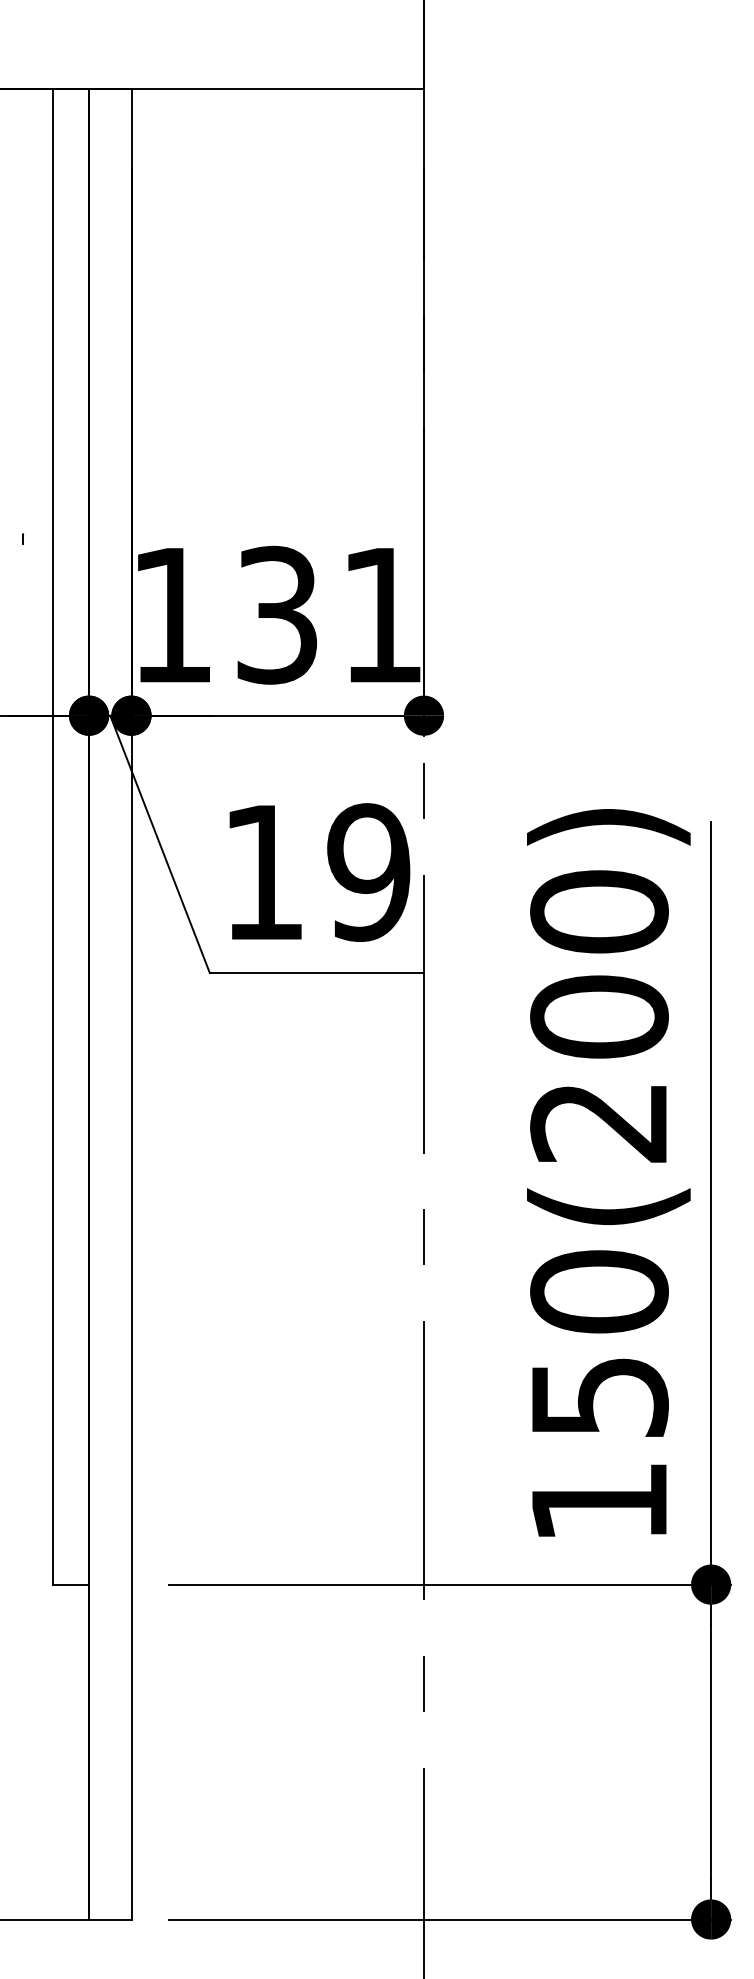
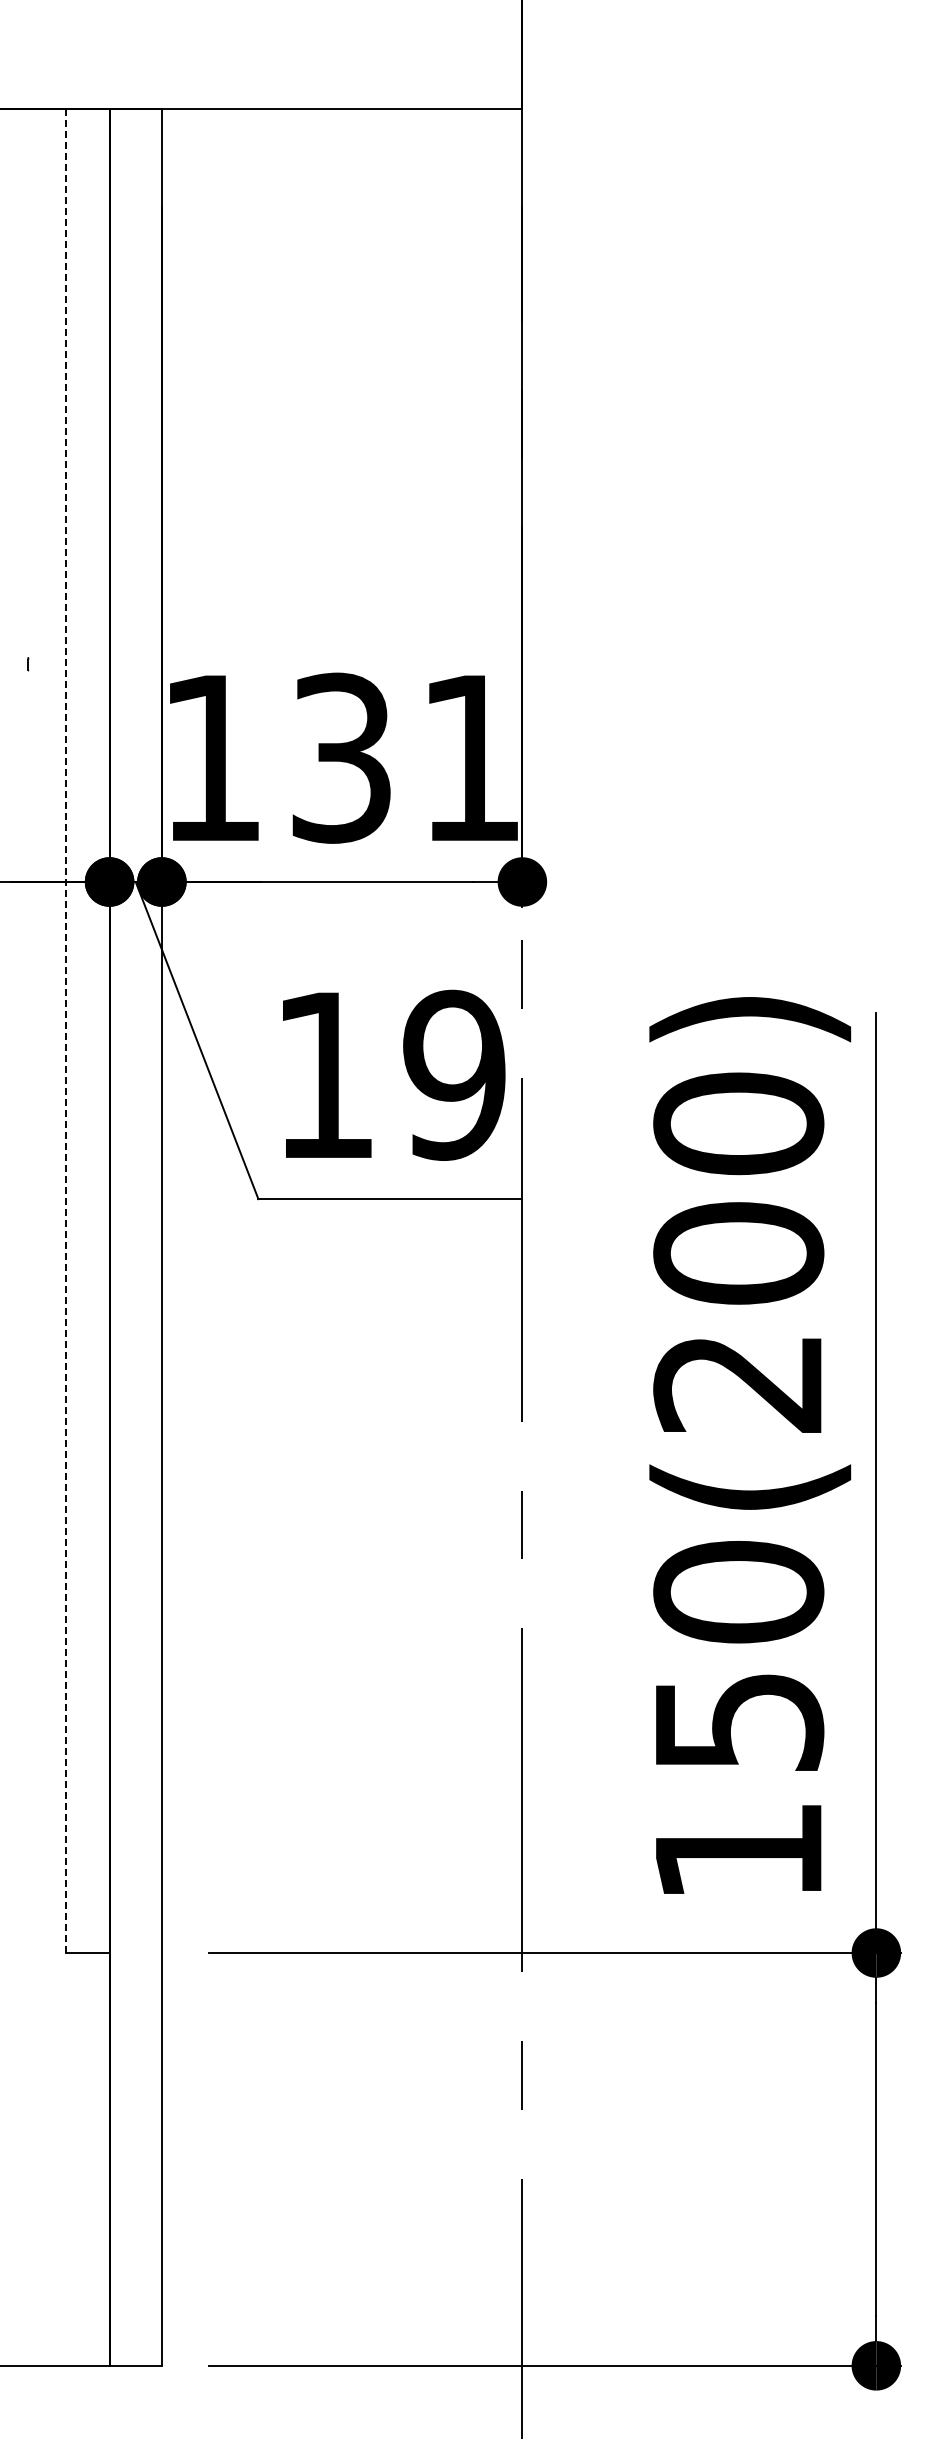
line: (53, 836) -> (65, 1031), solid -> dashed

